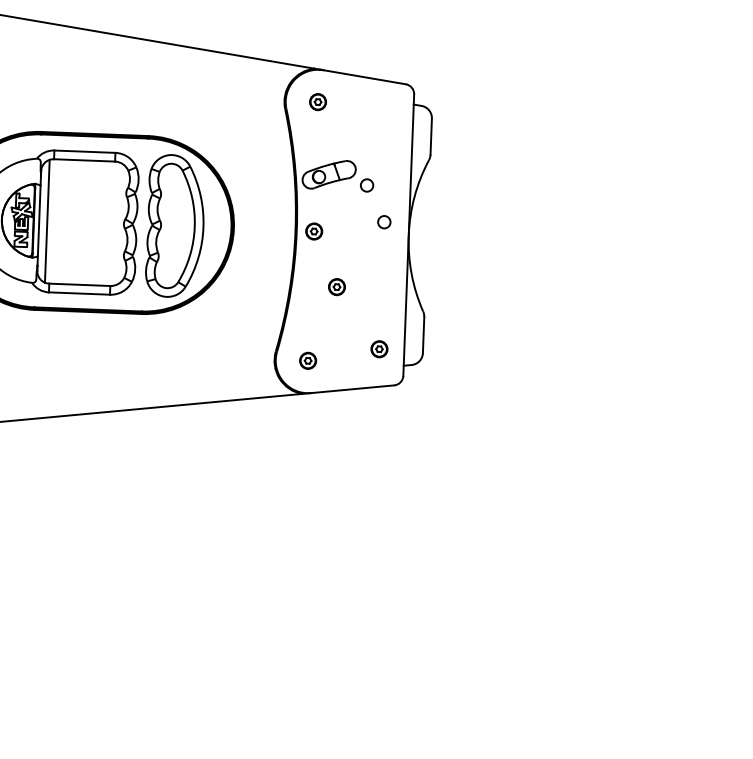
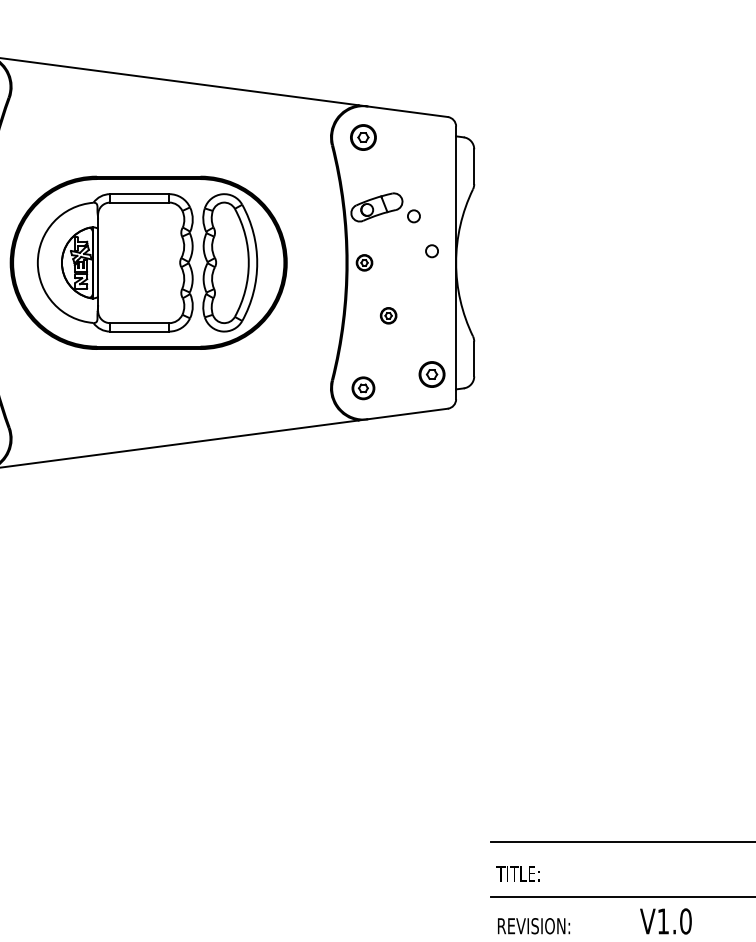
part: (318, 102) -> (363, 137), size x1.6
line: (46, 220) -> (105, 262), removed
part: (378, 348) -> (431, 373), size x1.6
part: (308, 360) -> (363, 387), size x1.4

